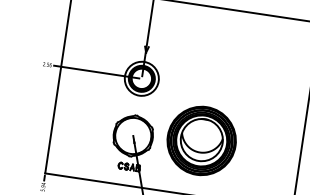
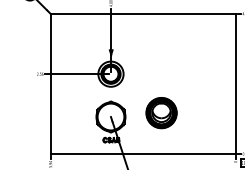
part: (201, 140) -> (161, 112), size x0.6

